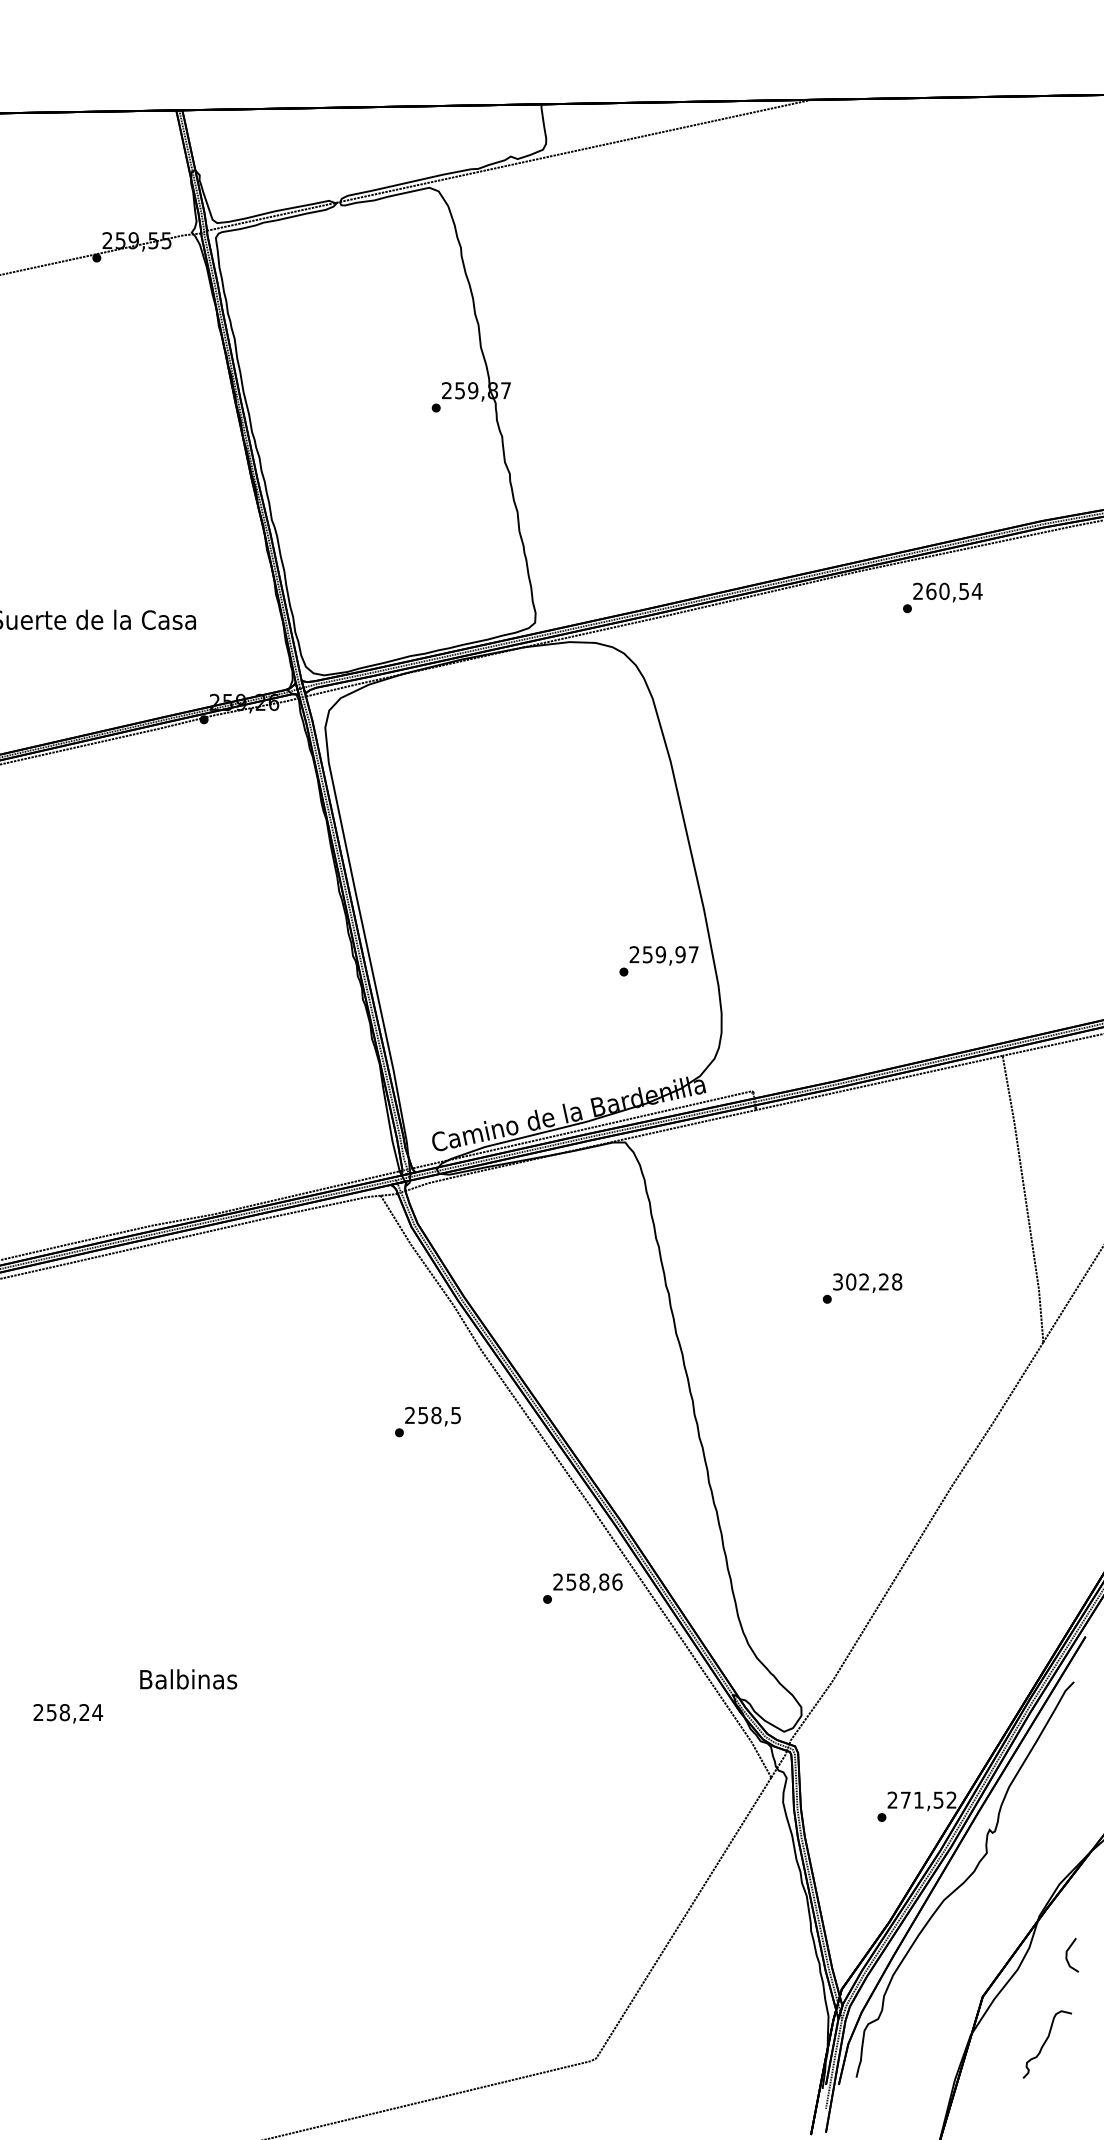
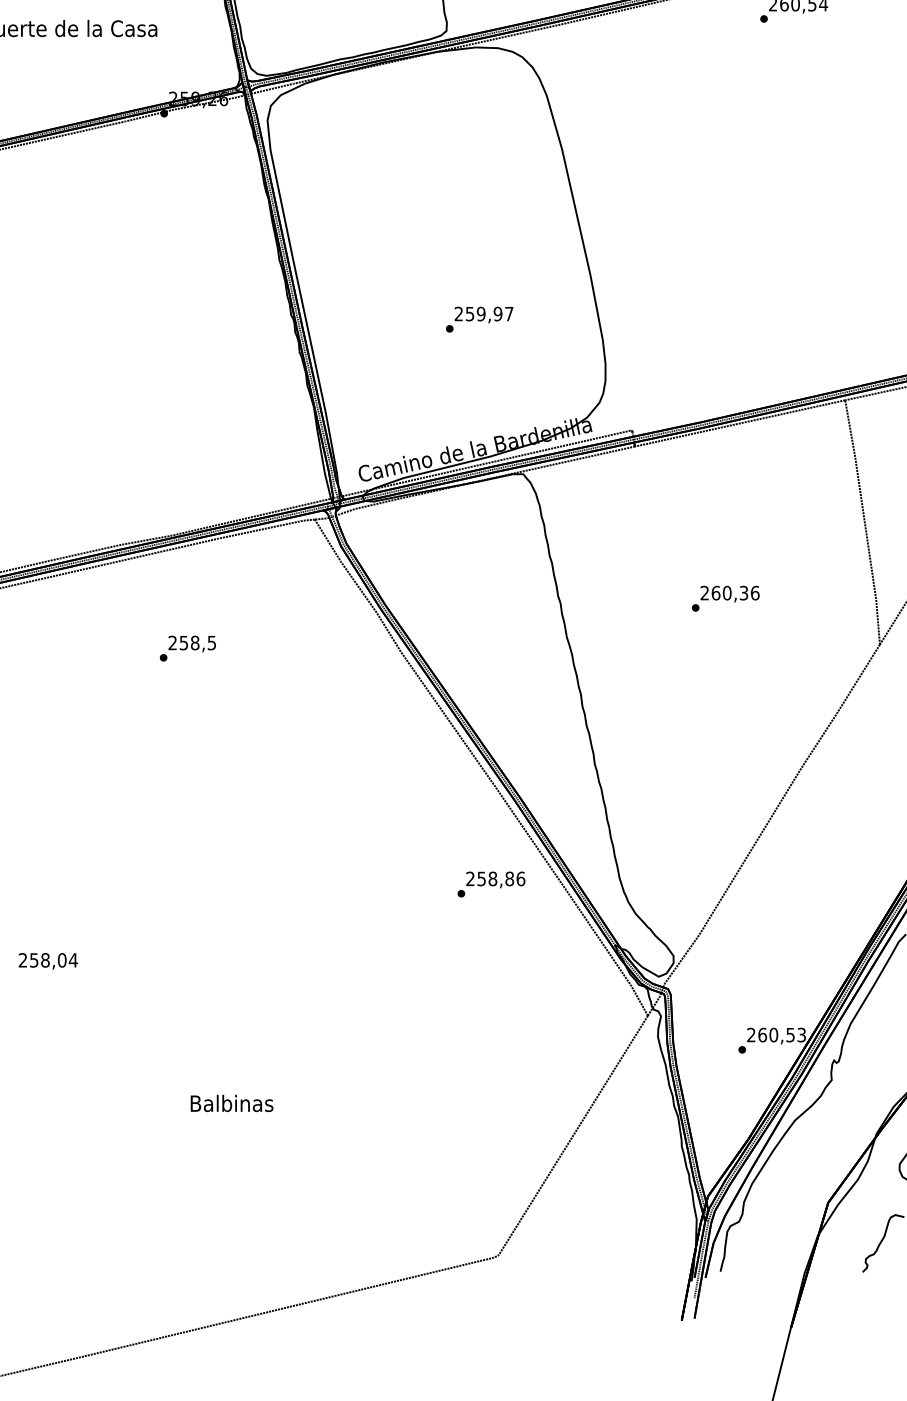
text: (658, 961) -> (479, 319), moved
text: (867, 1281) -> (729, 592), 302,28 -> 260,36
text: (427, 1421) -> (187, 648), moved
text: (582, 1588) -> (491, 884), moved
text: (188, 1679) -> (231, 1103), moved
text: (84, 1712) -> (62, 960), 258,24 -> 258,04
text: (928, 1799) -> (781, 1034), 271,52 -> 260,53

